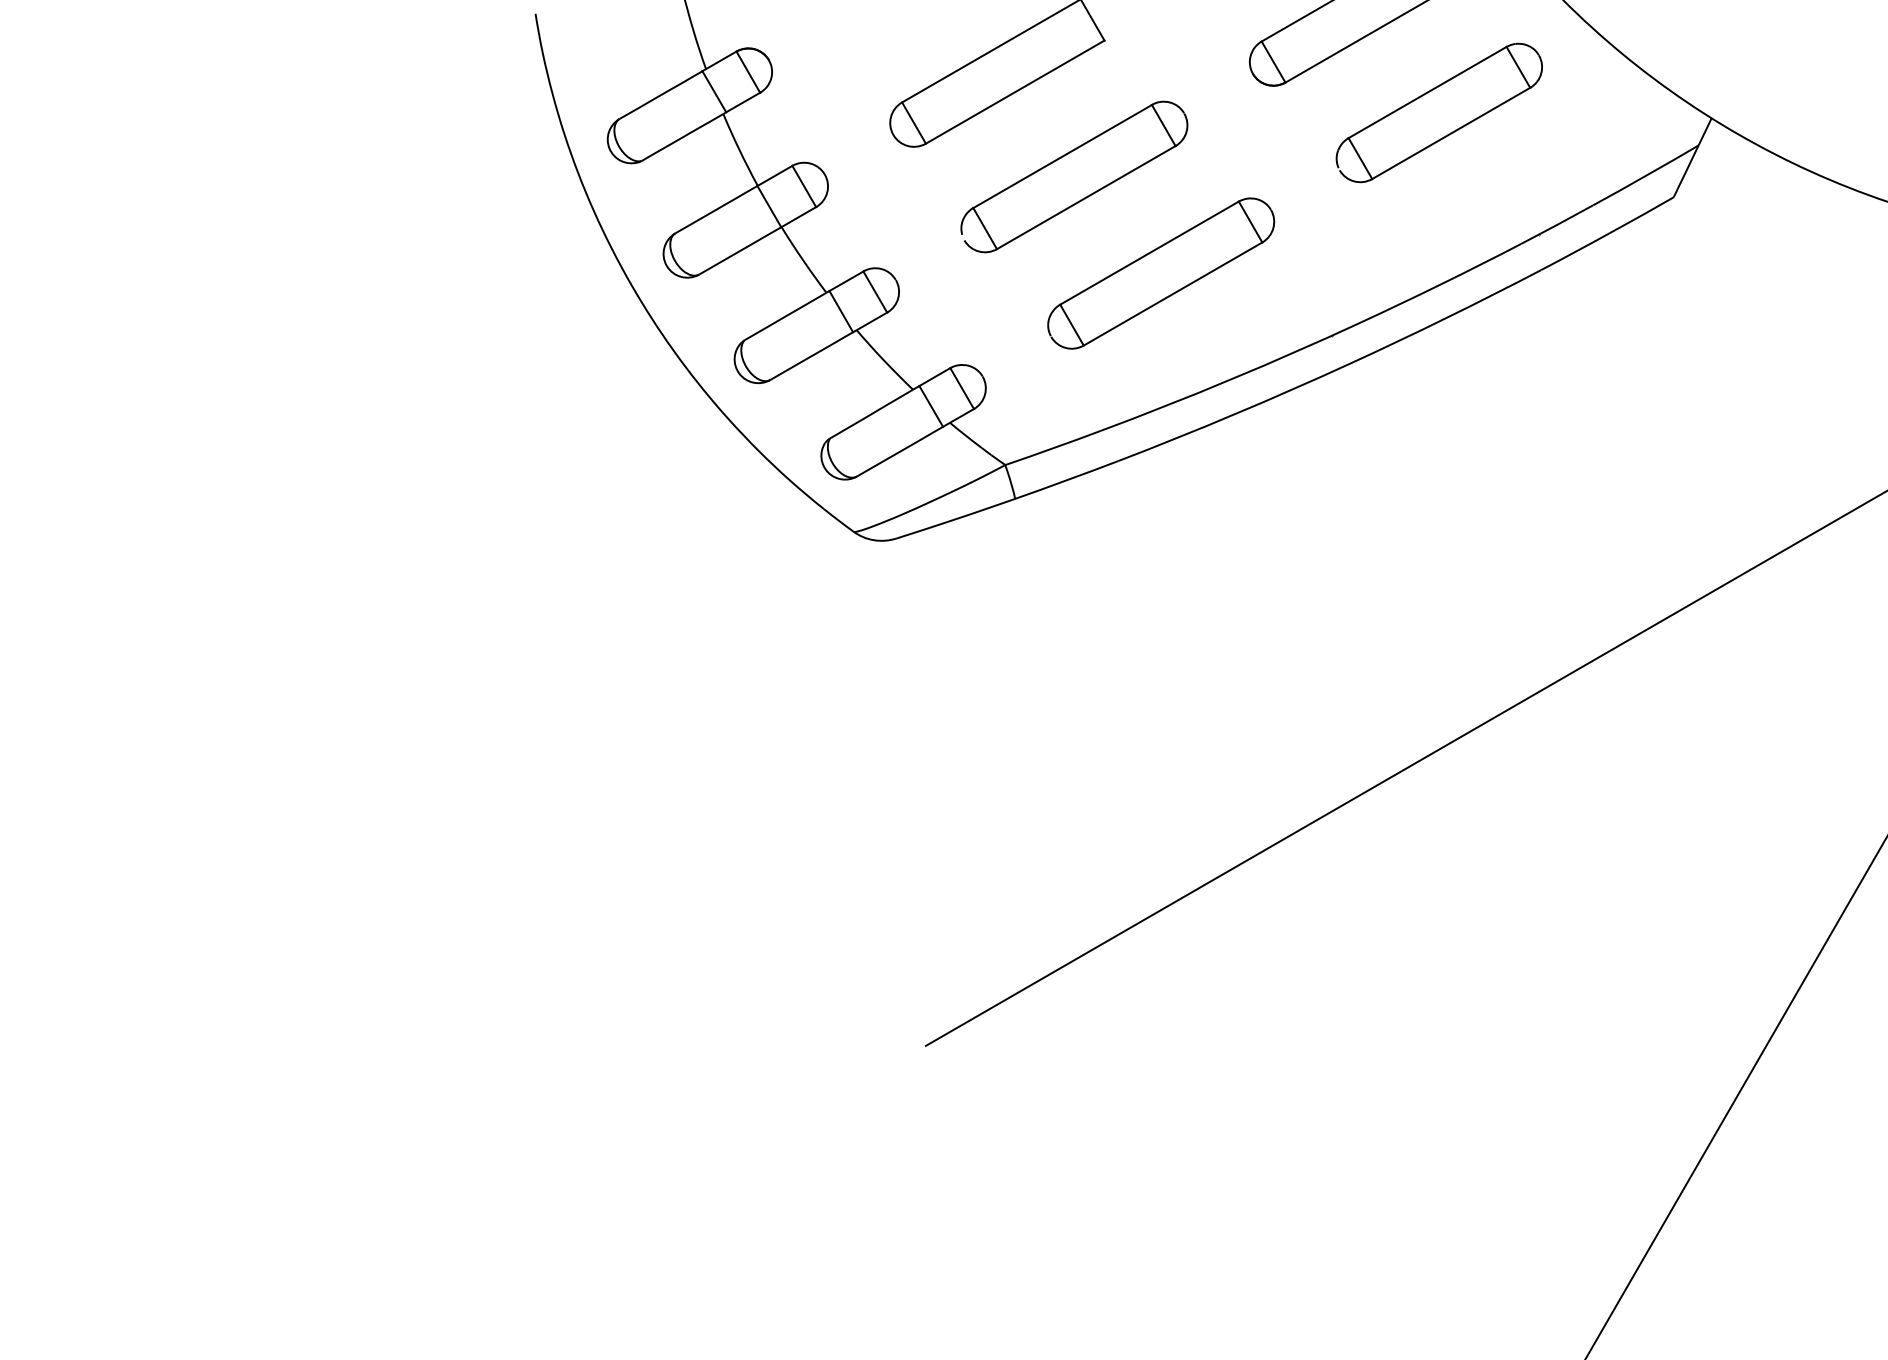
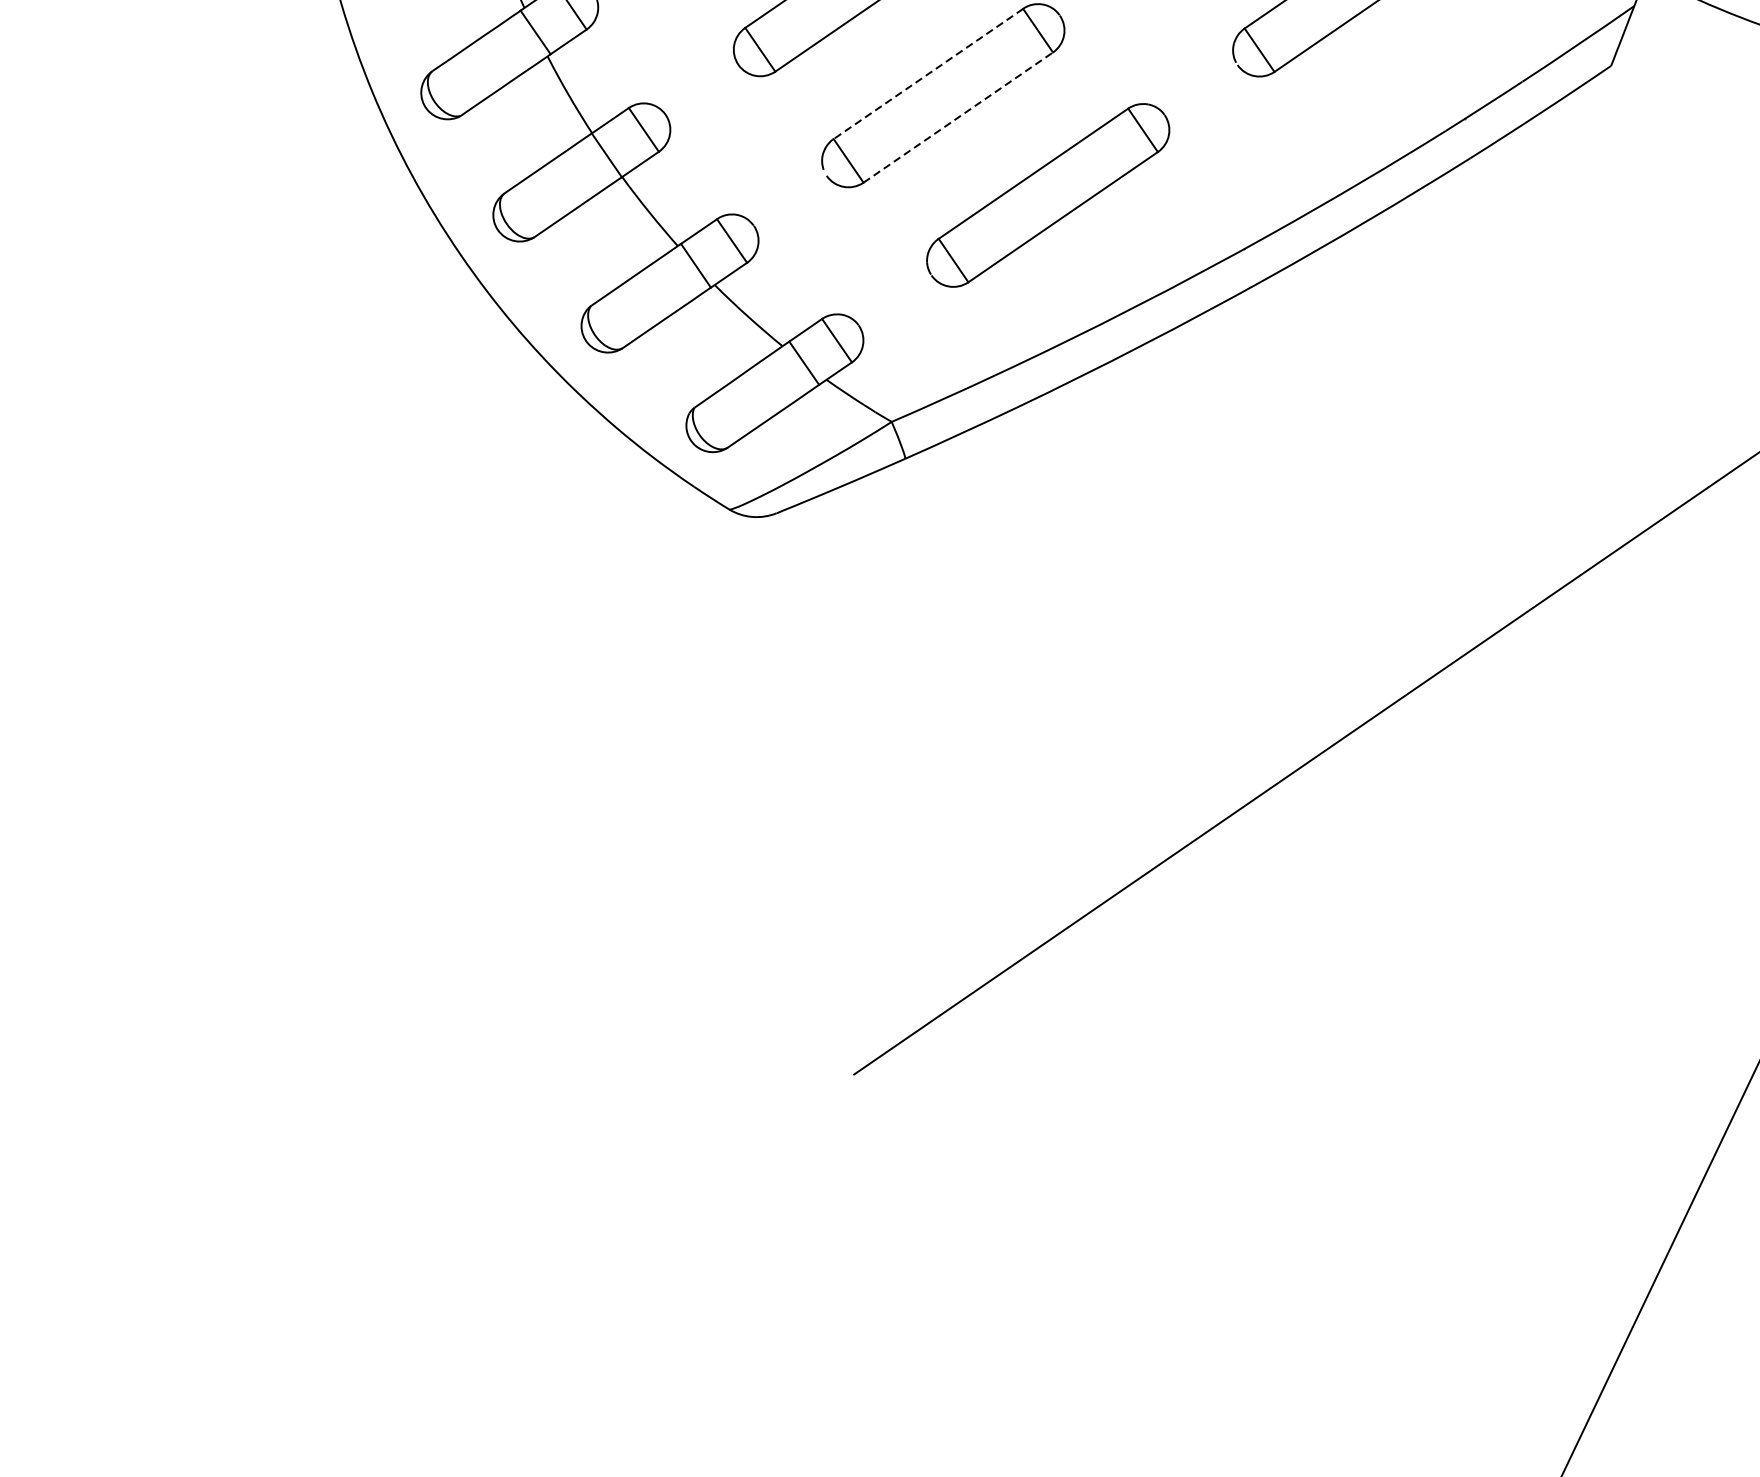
line: (1062, 156) -> (928, 73), solid -> dashed
line: (1086, 197) -> (958, 117), solid -> dashed

